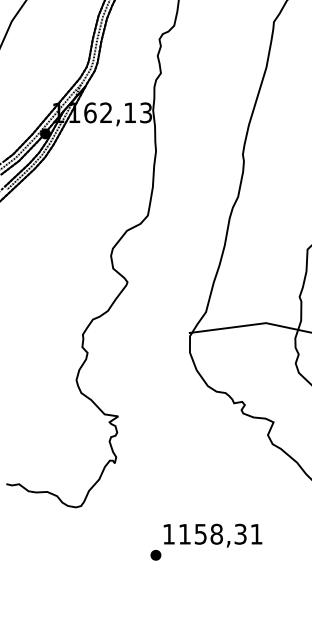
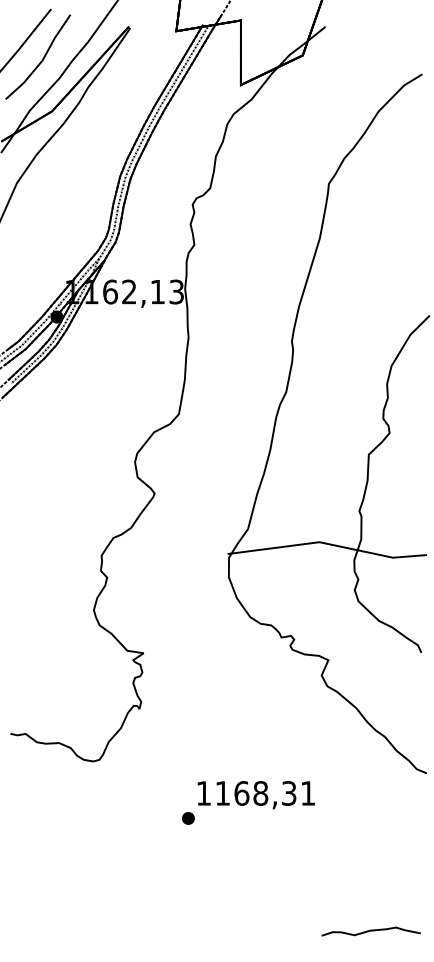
text: (200, 534) -> (241, 793), 1158,31 -> 1168,31

